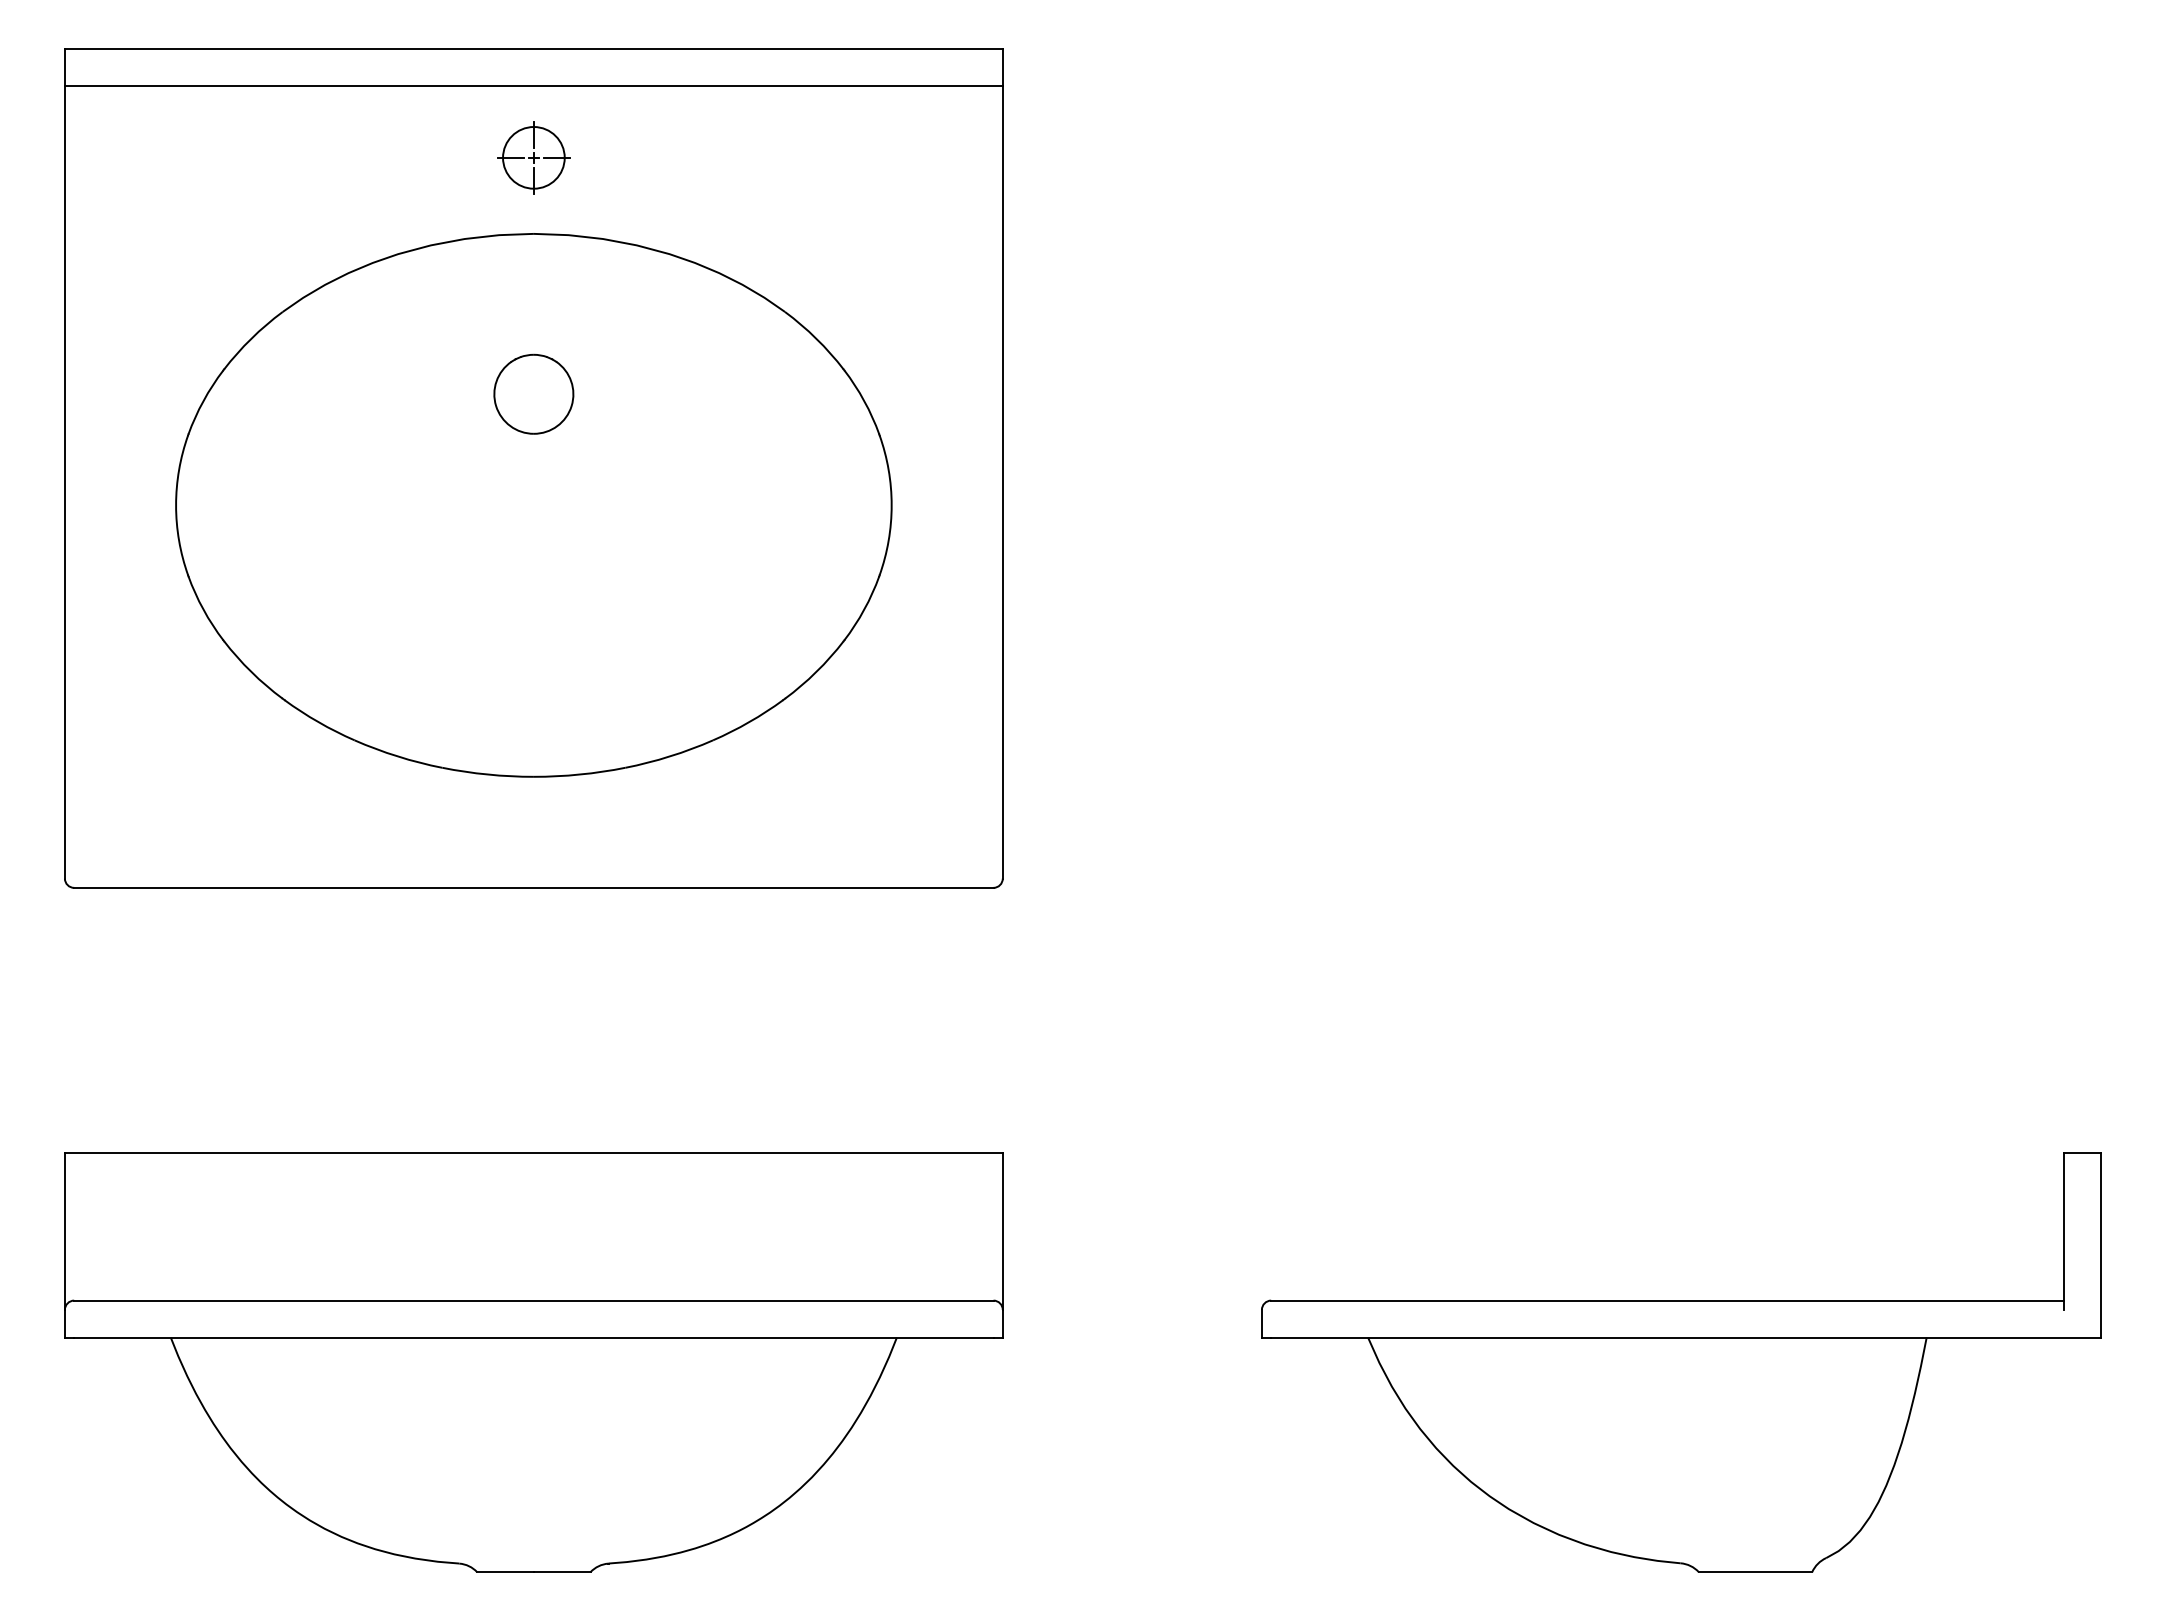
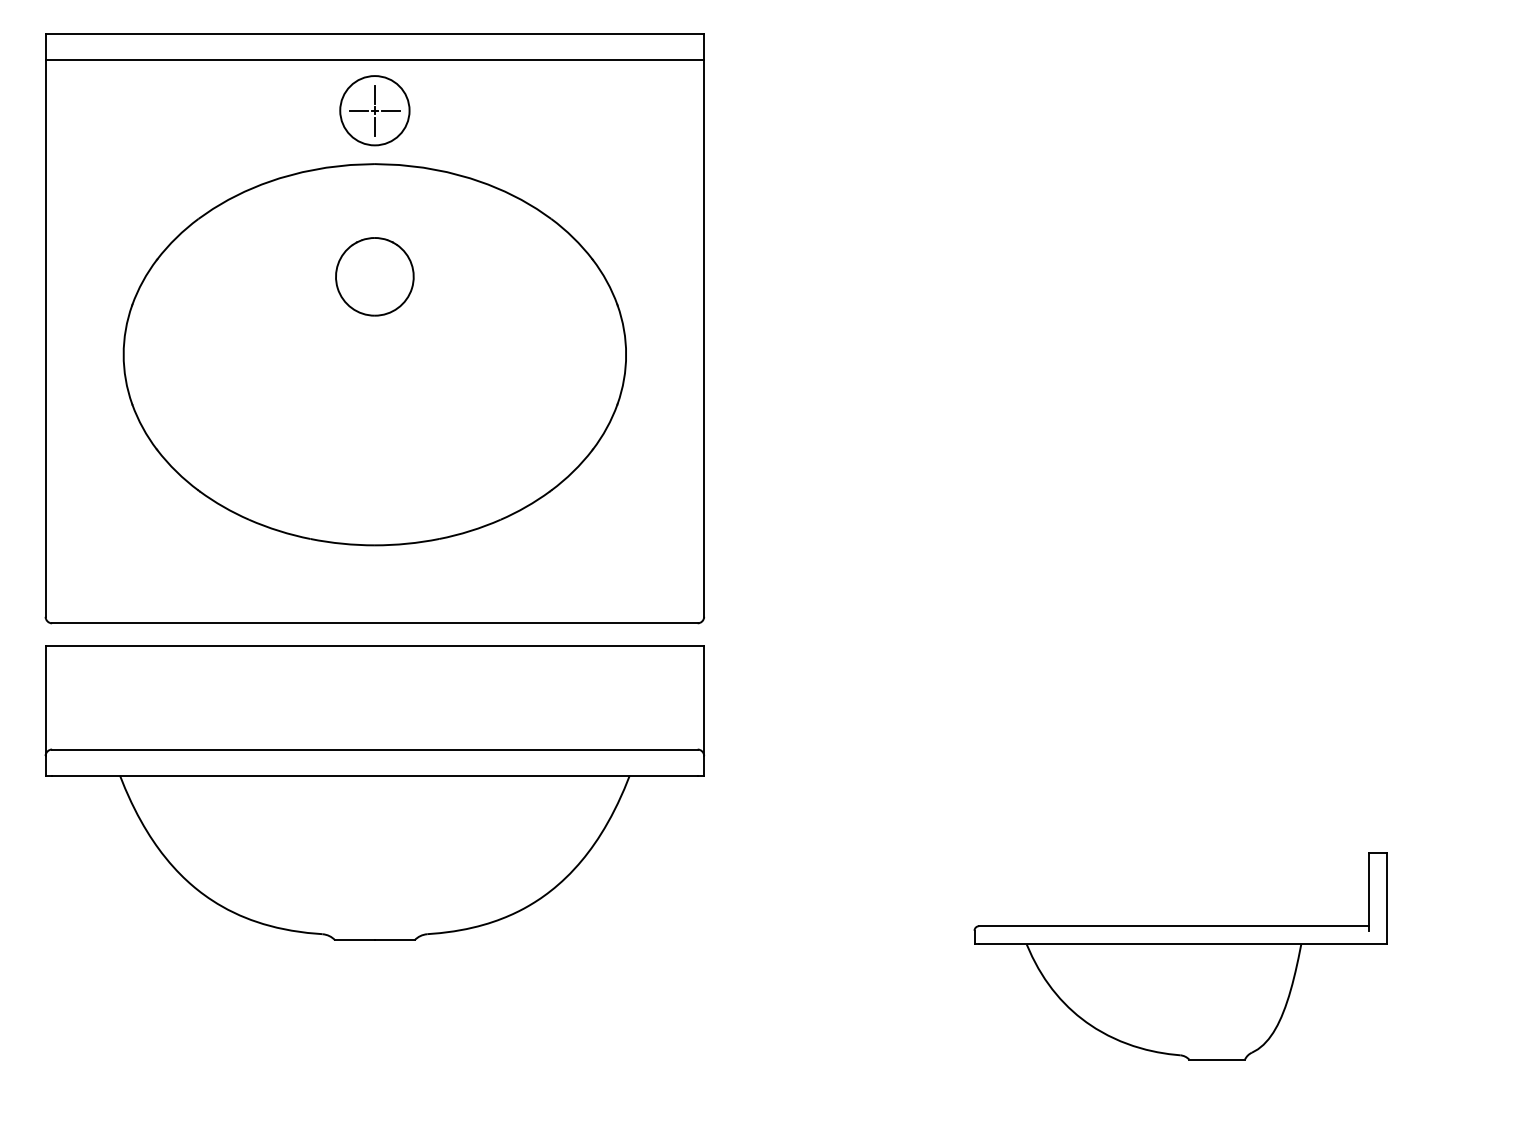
circle: (533, 157) -> (374, 110), size x1.6
part: (533, 393) -> (374, 276), size x1.4
part: (533, 1362) -> (374, 793), moved
part: (1681, 1362) -> (1180, 956), size x0.7

